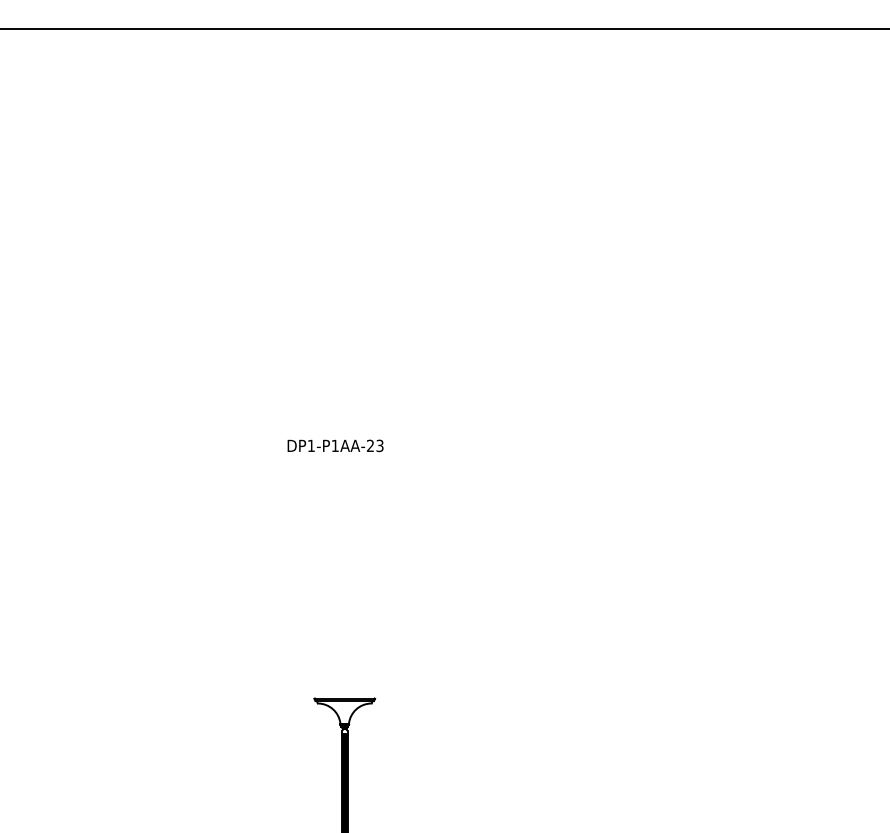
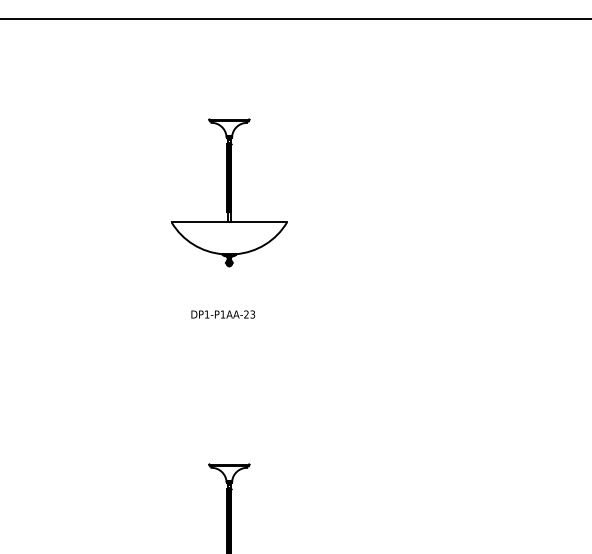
part: (344, 289) -> (229, 192), added
text: (335, 445) -> (223, 314), moved

